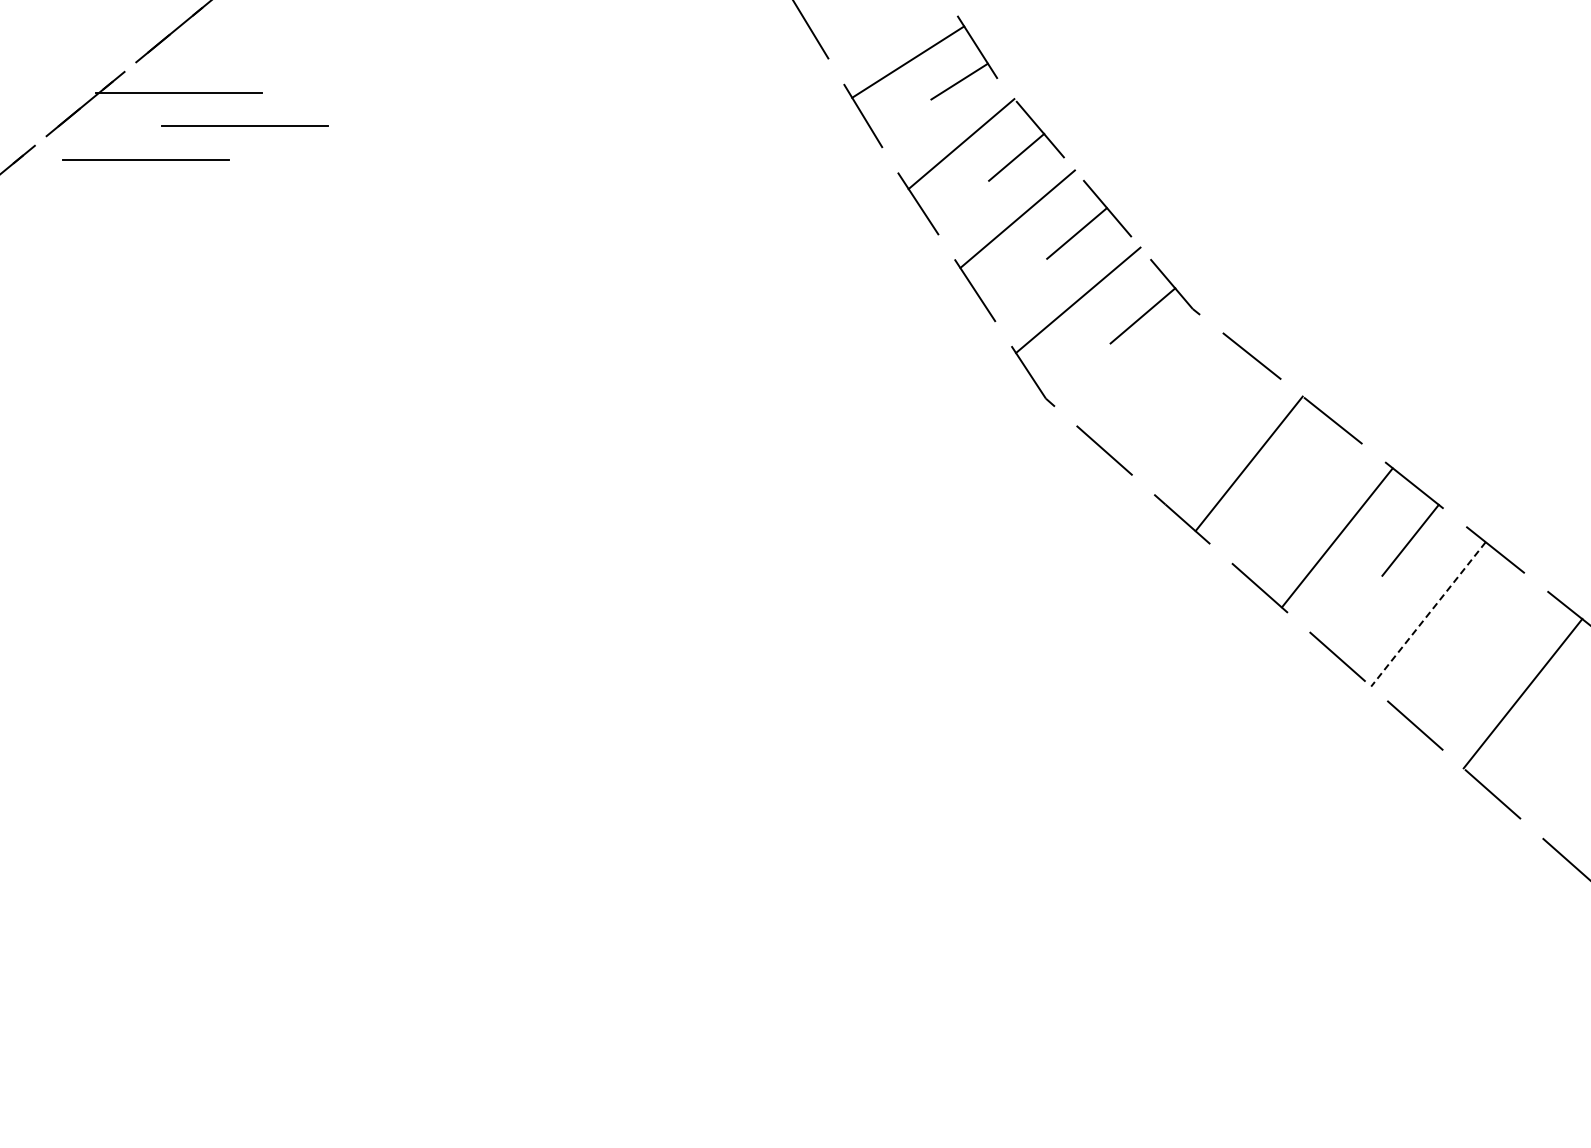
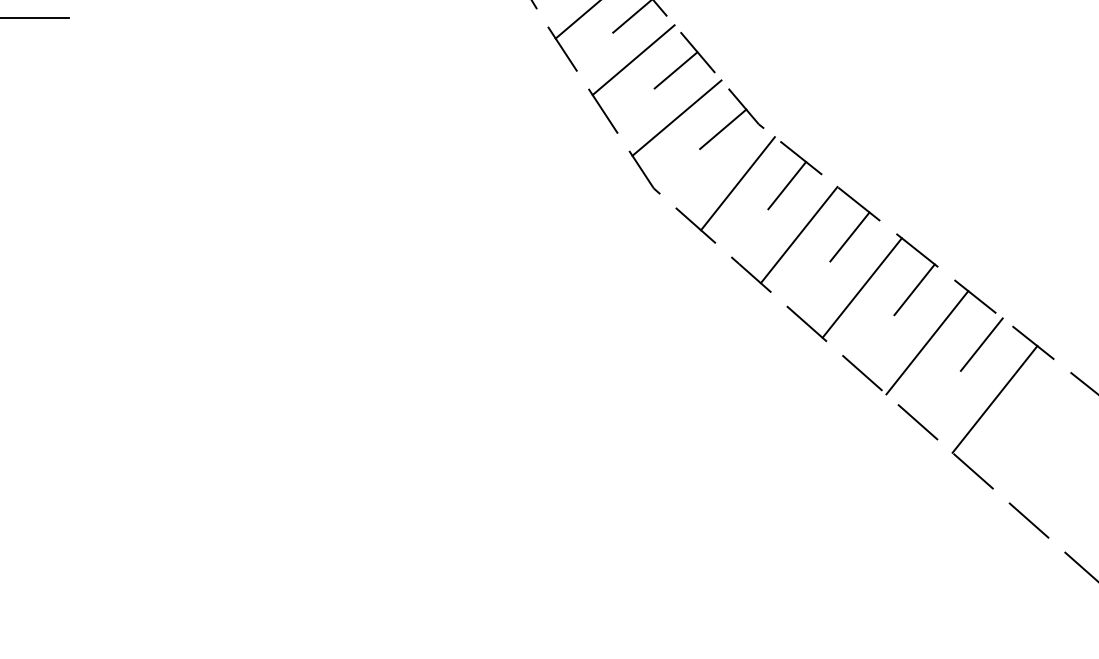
line: (1163, 391) -> (737, 183), added
line: (1232, 394) -> (787, 185), added
line: (1319, 466) -> (849, 236), added
line: (1428, 614) -> (927, 342), dashed -> solid
line: (1504, 616) -> (981, 344), added

